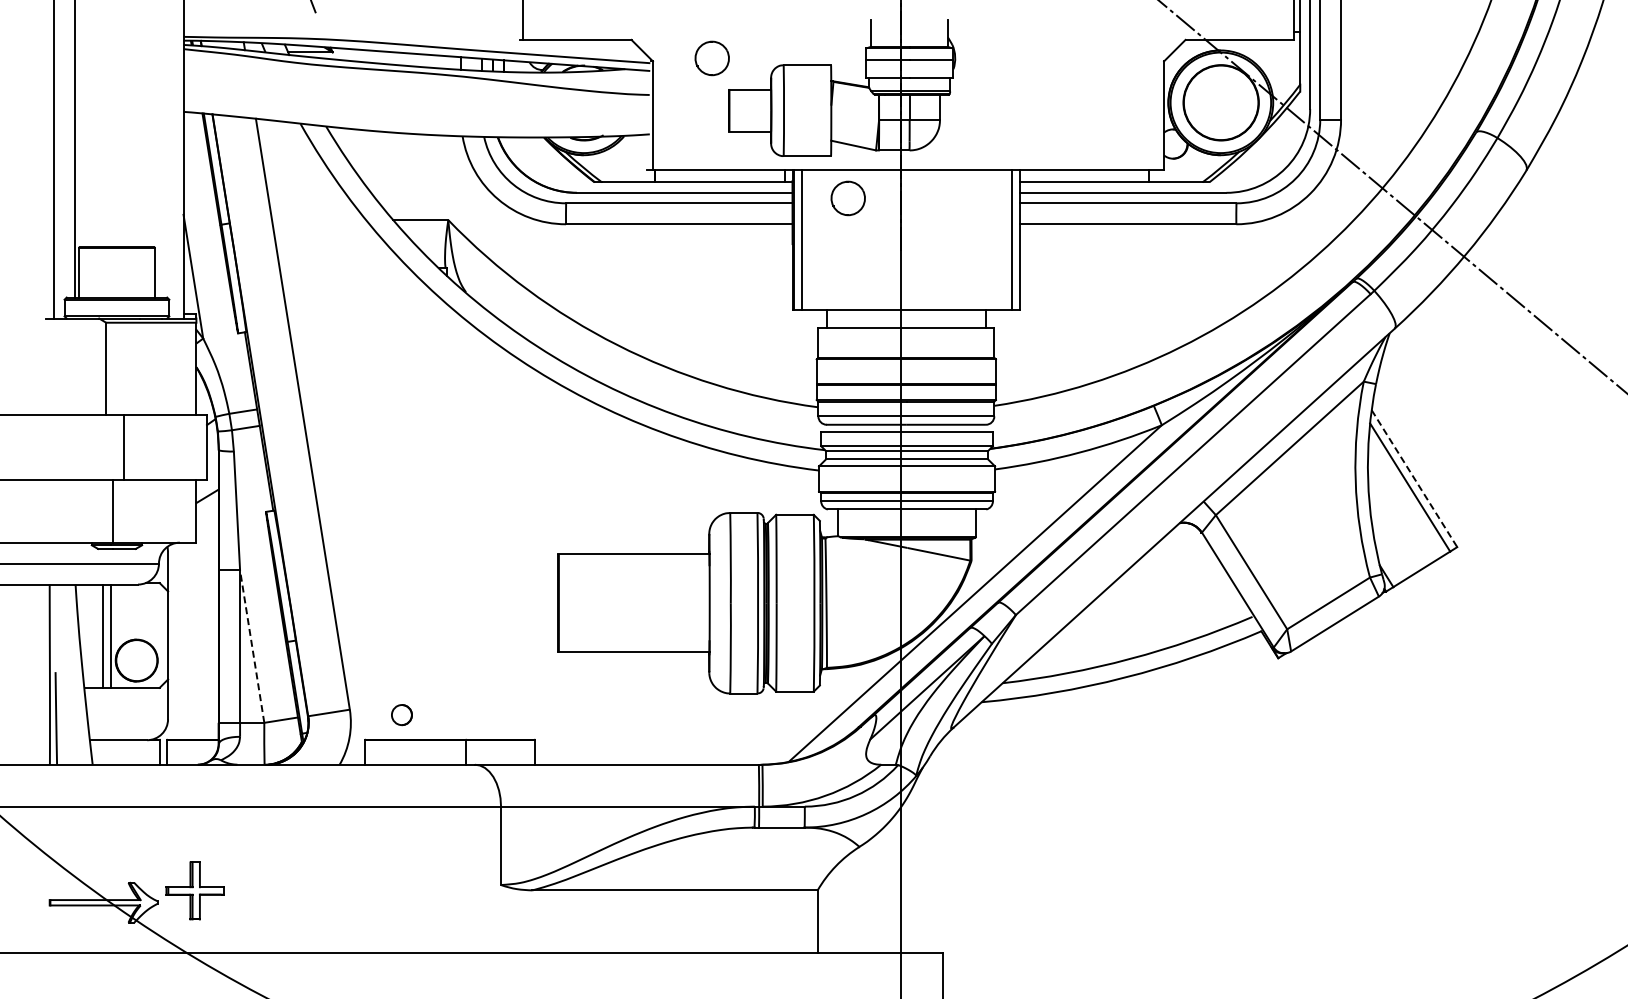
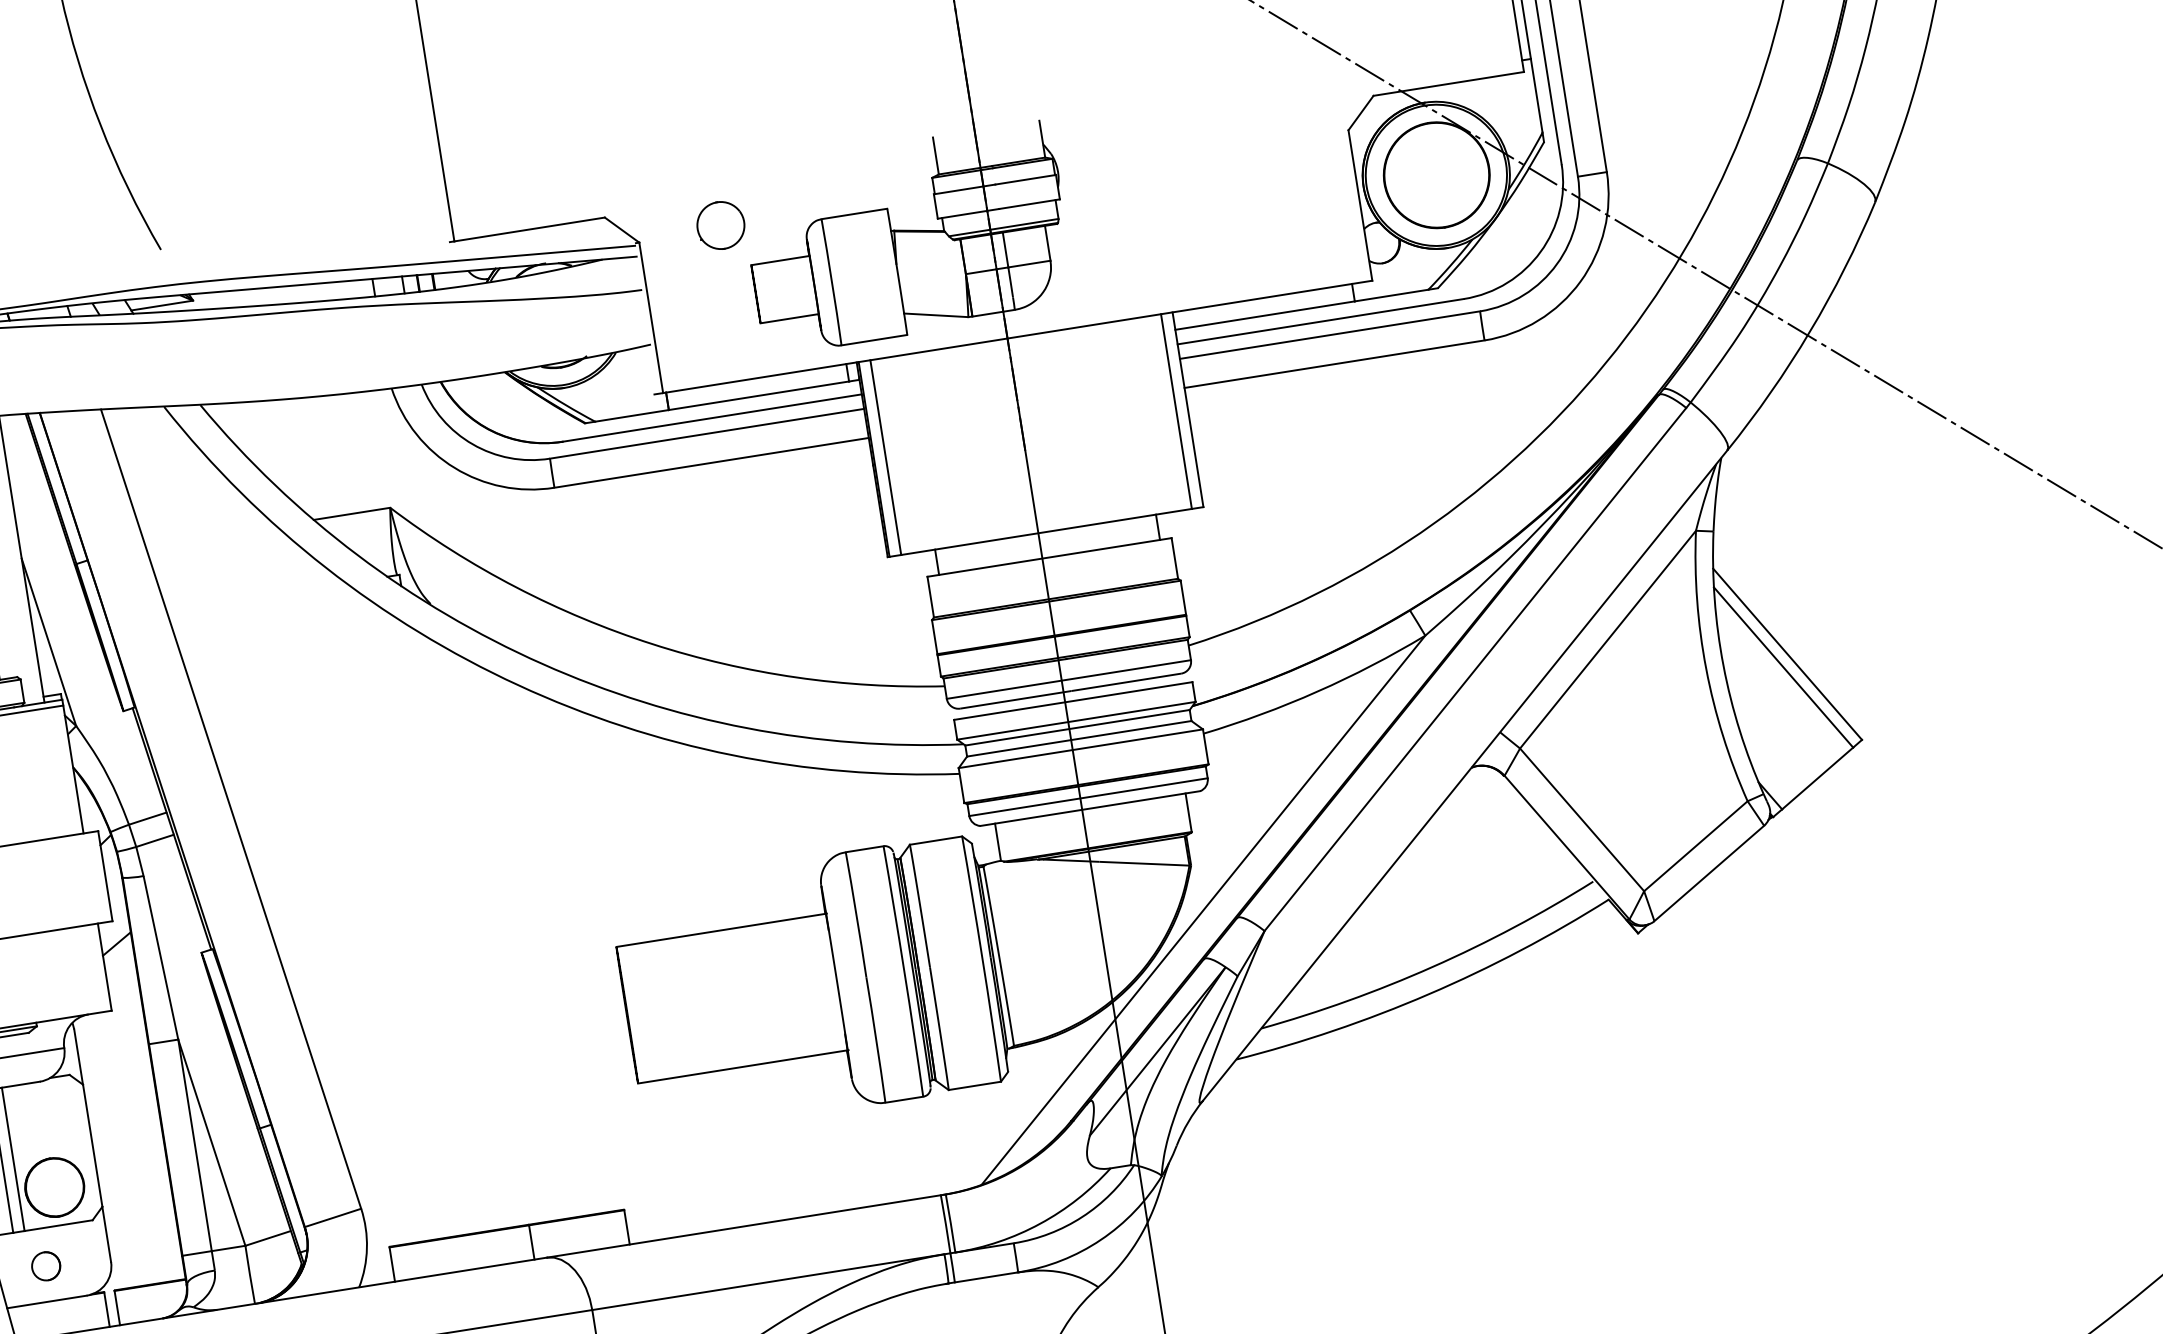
part: (847, 198) -> (939, 390), removed
line: (1414, 478) -> (1787, 654), dashed -> solid
line: (252, 646) -> (212, 1142), dashed -> solid
circle: (401, 715) -> (45, 1267), moved

